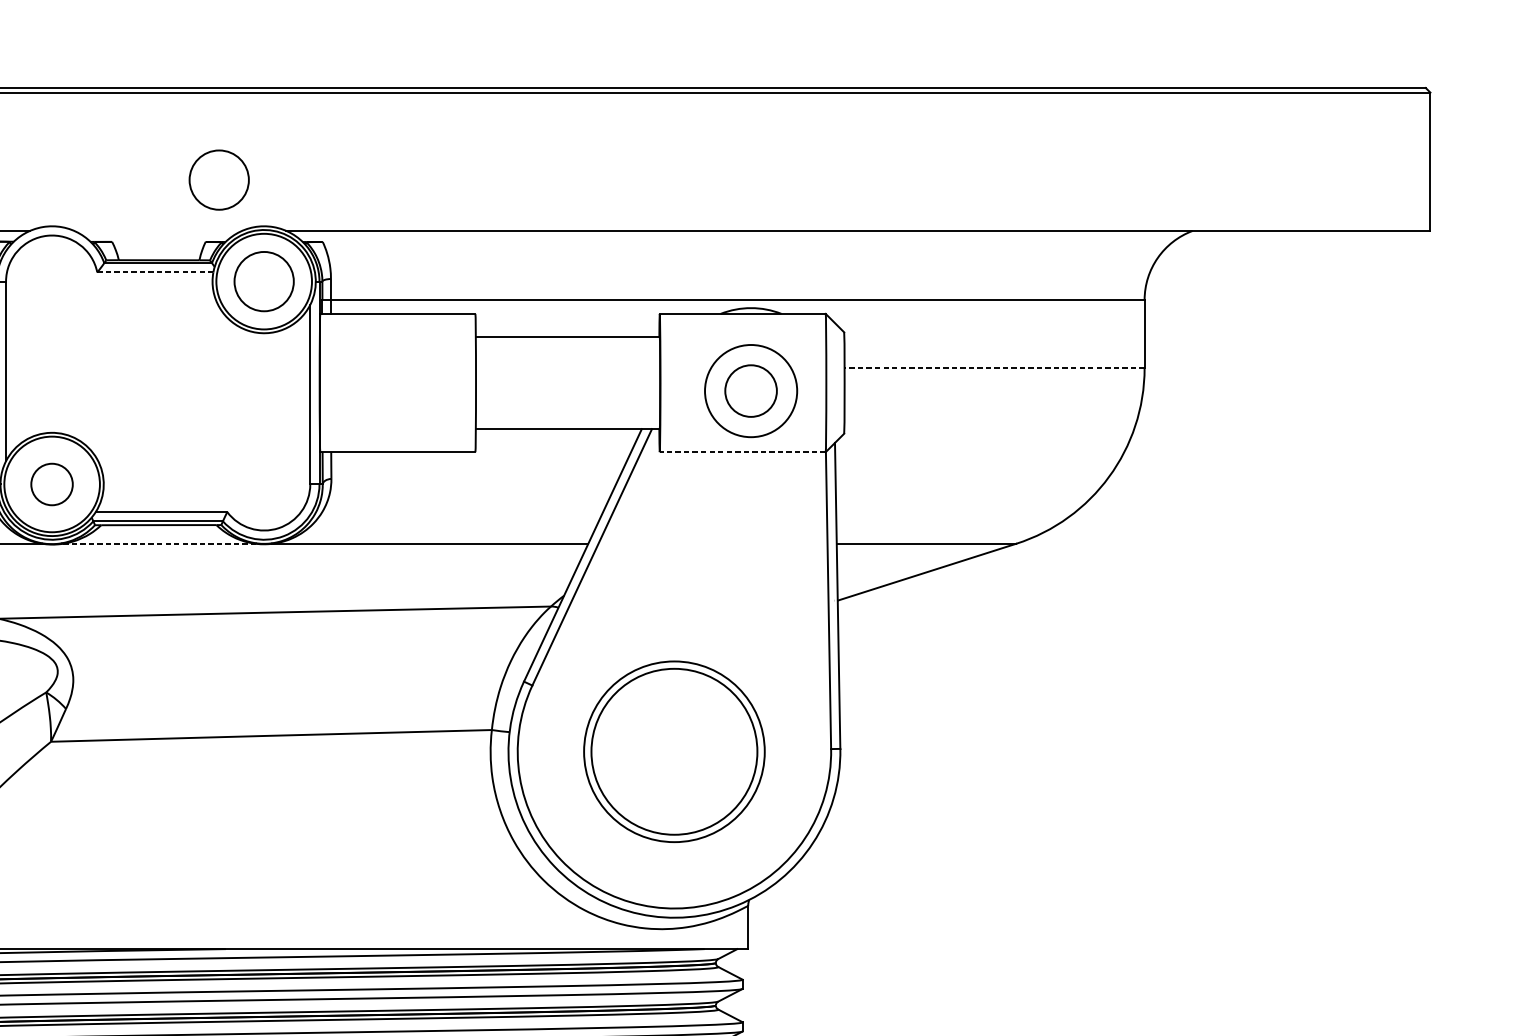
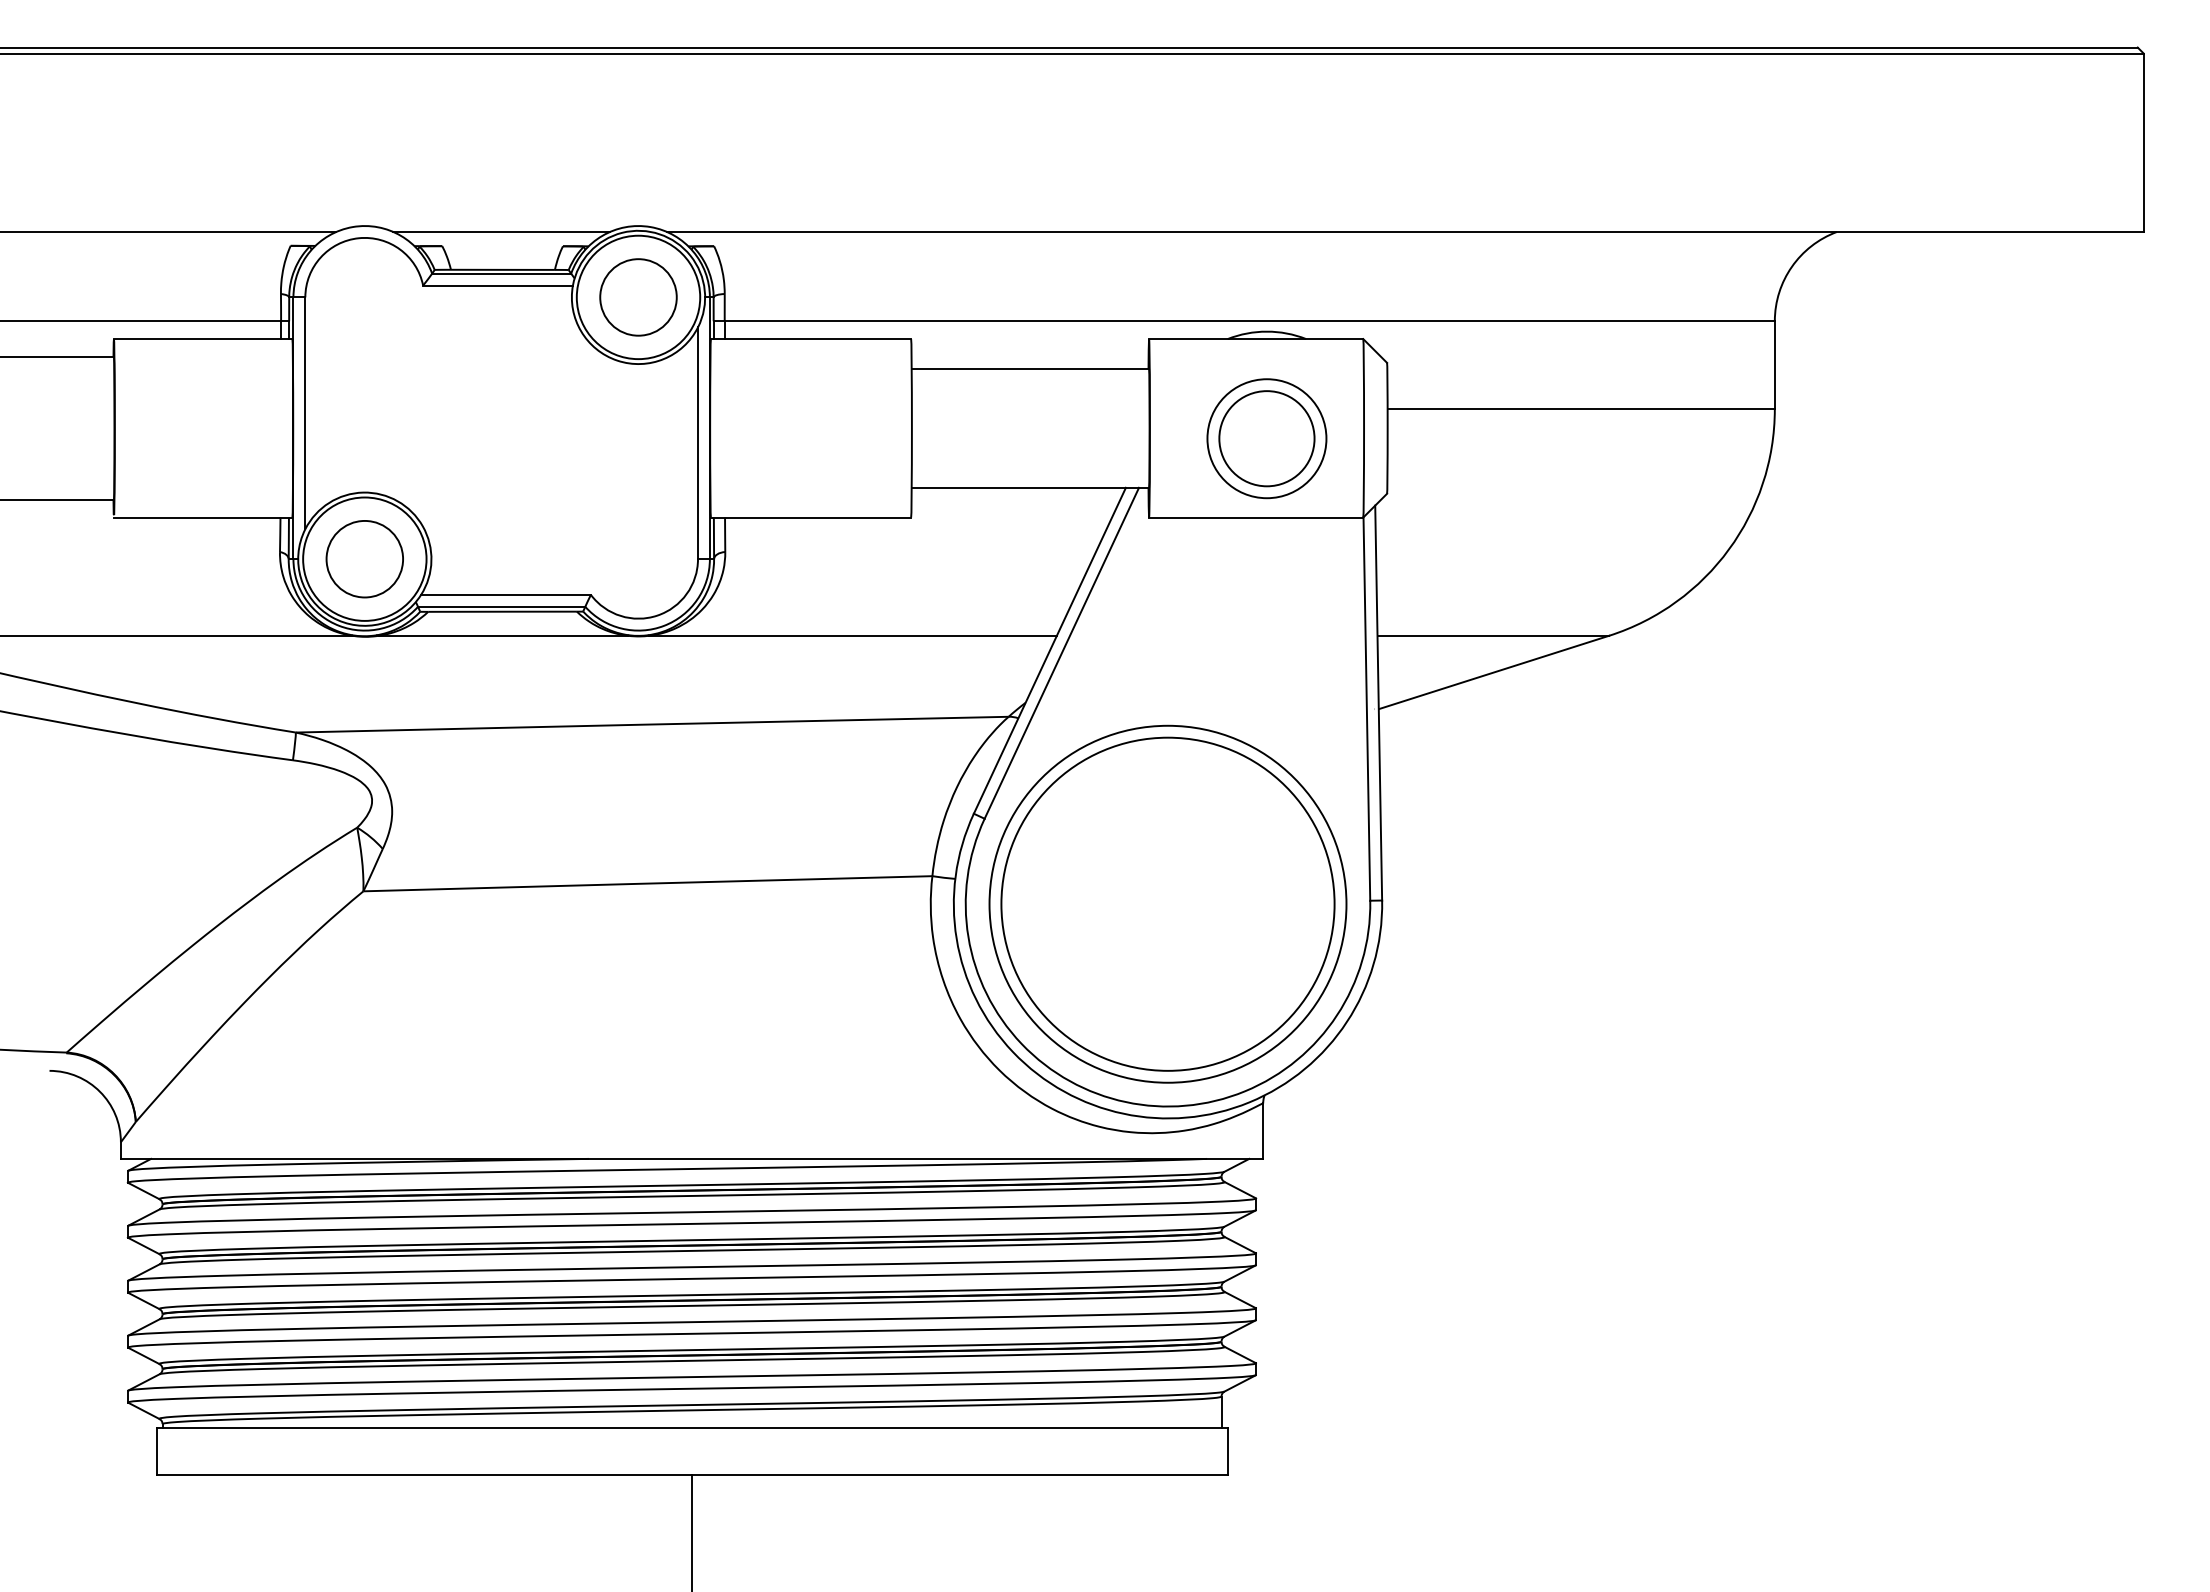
circle: (219, 180) -> (580, 166), removed
line: (158, 231) -> (501, 232), added
line: (155, 272) -> (498, 285), dashed -> solid
line: (994, 368) -> (1581, 409), dashed -> solid
circle: (750, 390) -> (1266, 438), size x1.43
line: (742, 452) -> (1255, 517), dashed -> solid
circle: (51, 484) -> (364, 559), size x1.43
line: (159, 543) -> (503, 635), dashed -> solid
circle: (674, 751) -> (1167, 903), size x1.43
circle: (674, 751) -> (1167, 903), size x1.67

